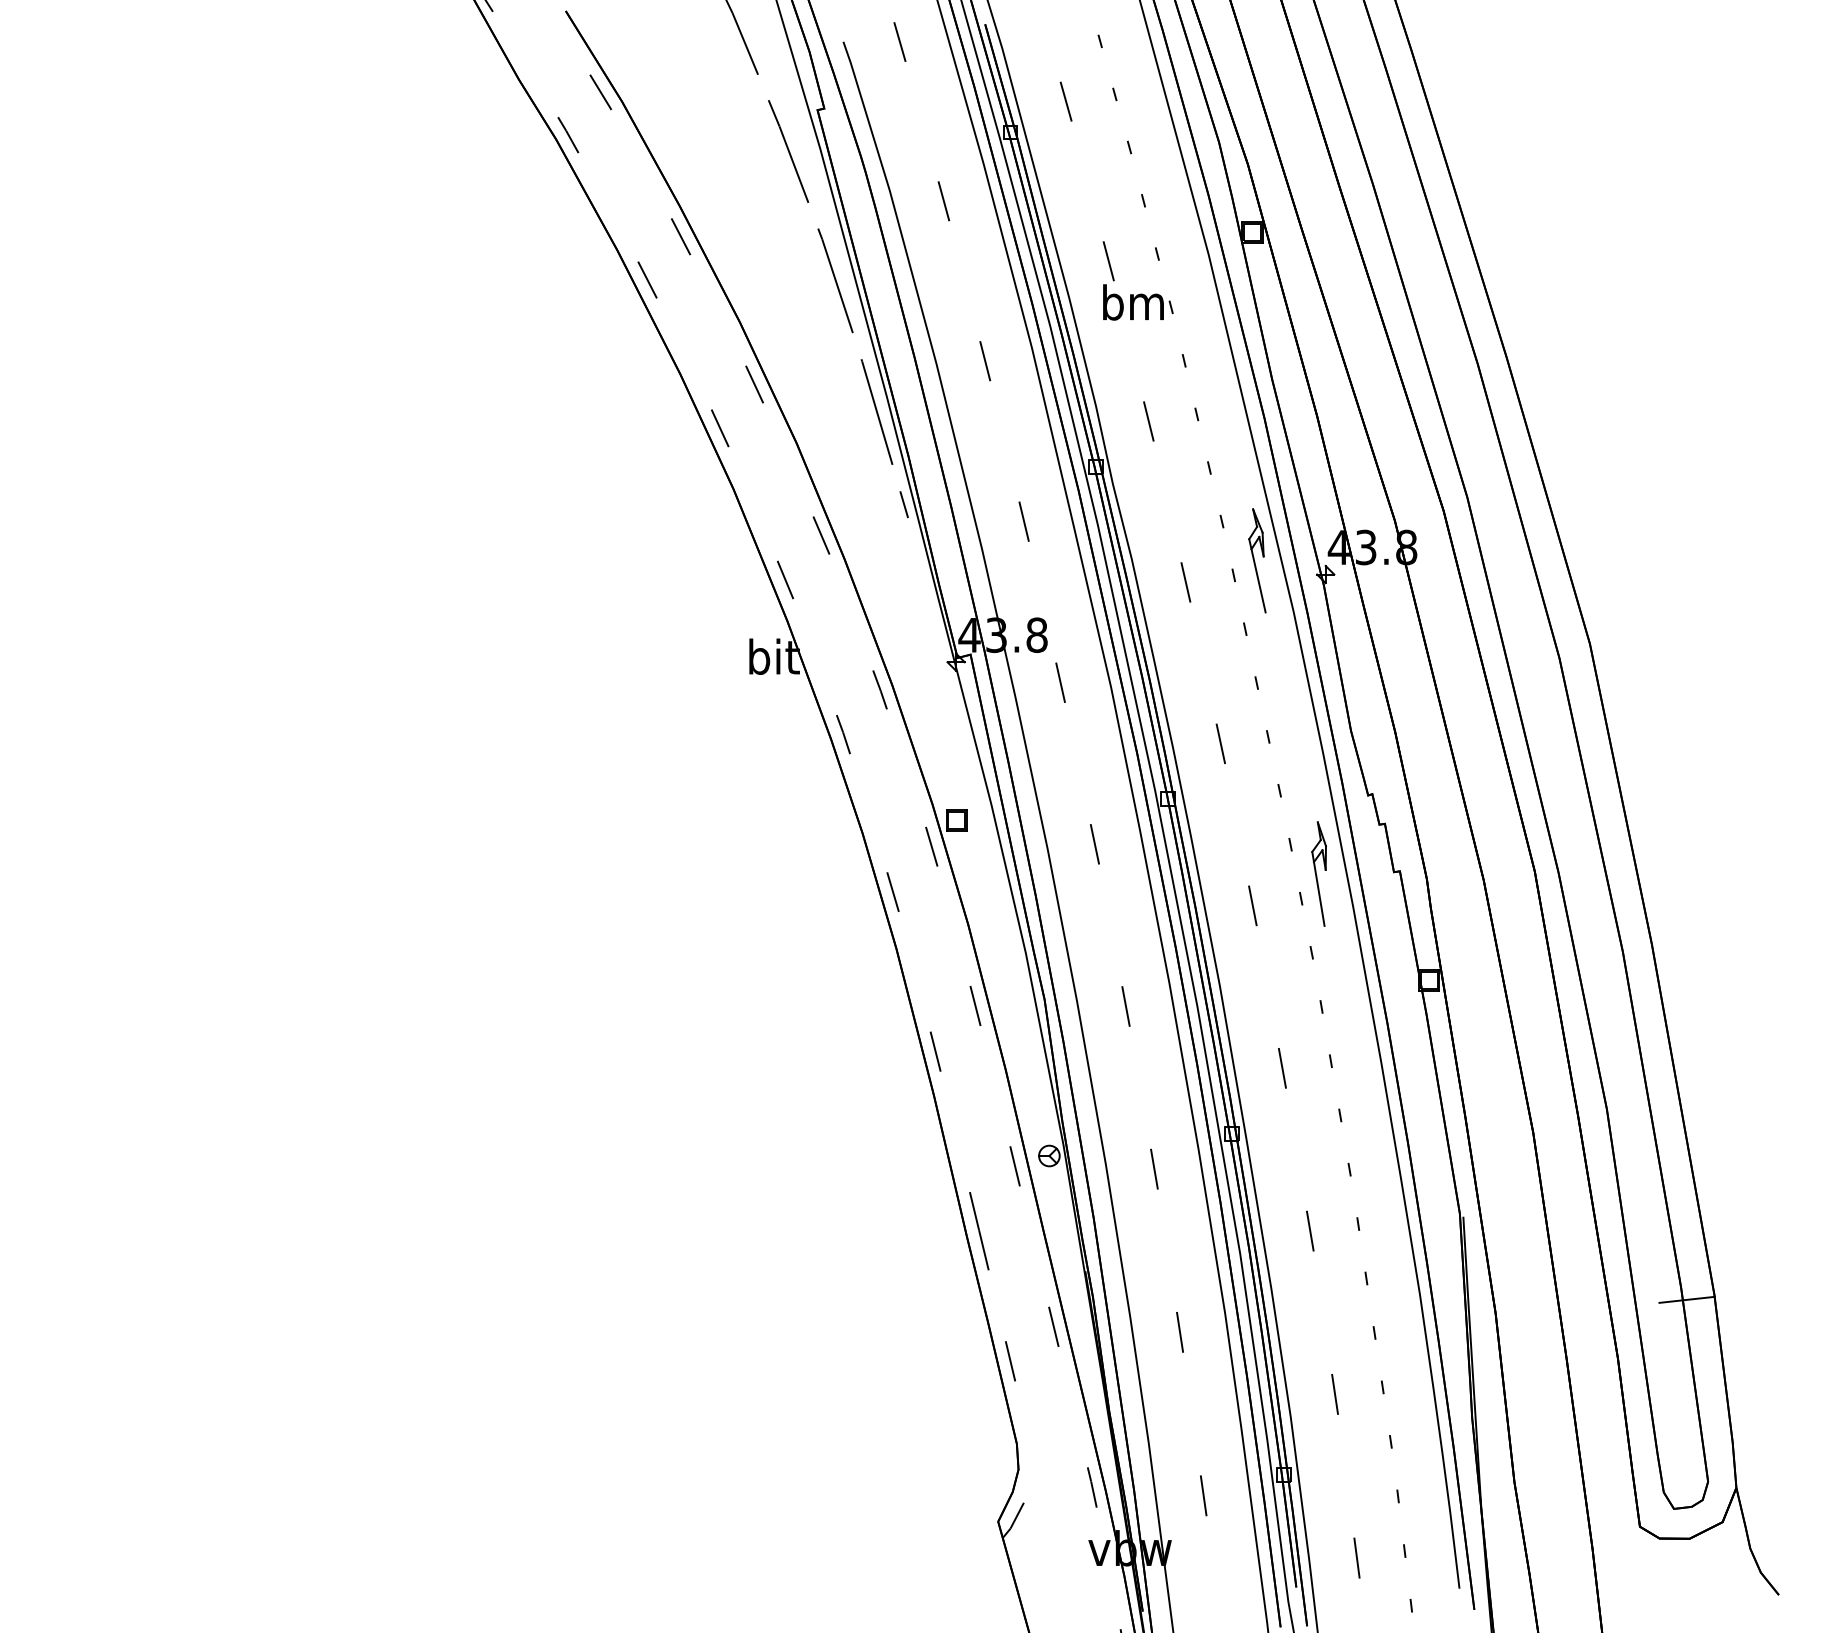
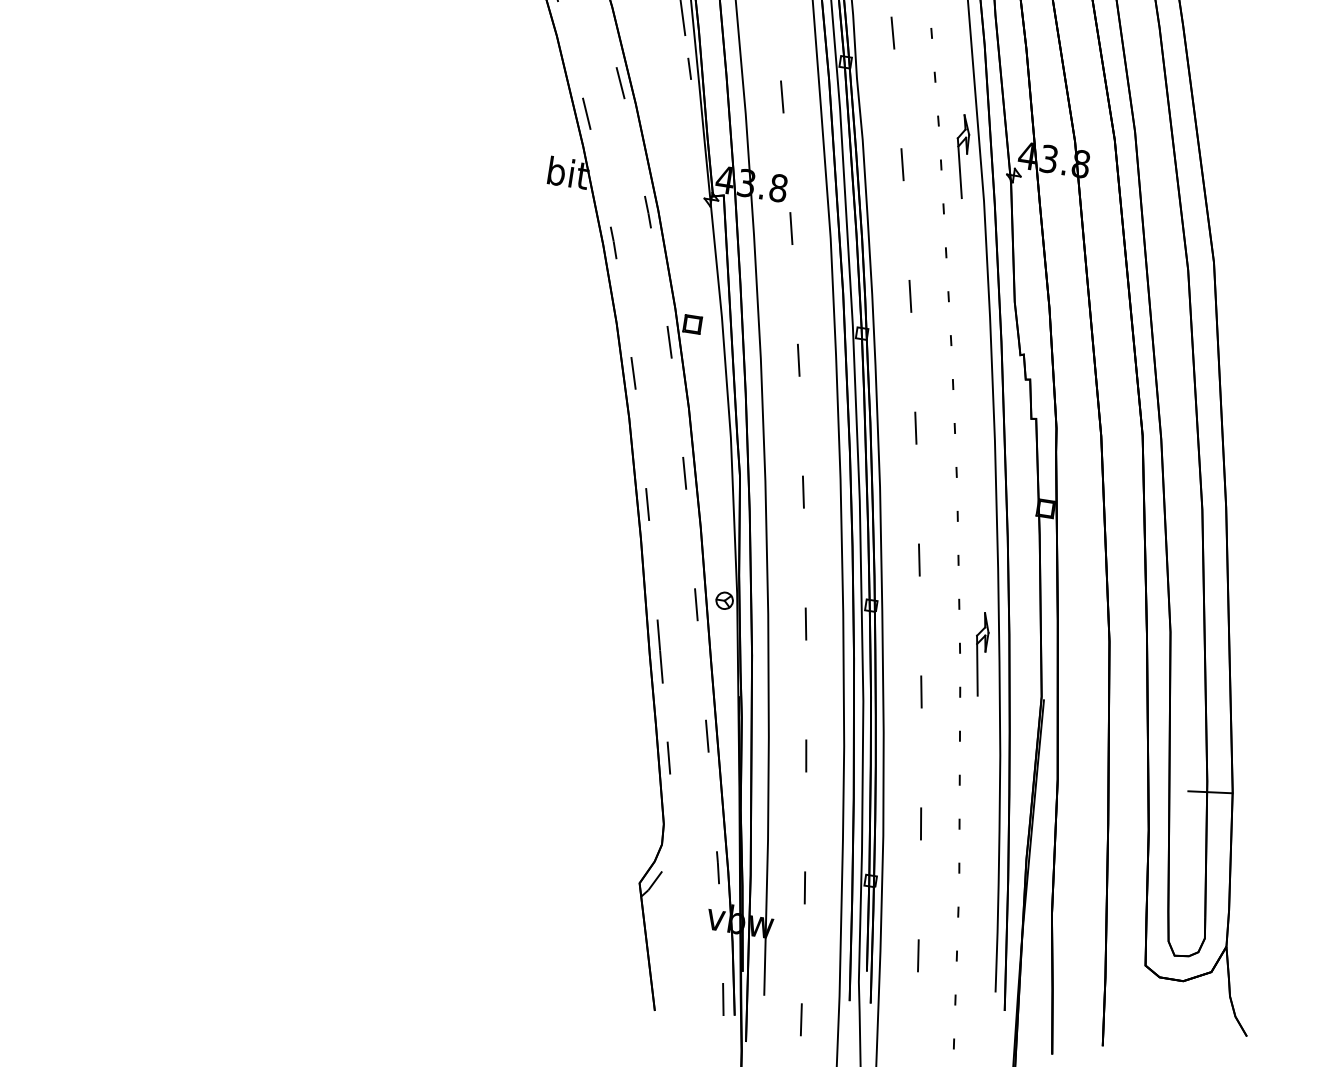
part: (1318, 873) -> (979, 653), moved

